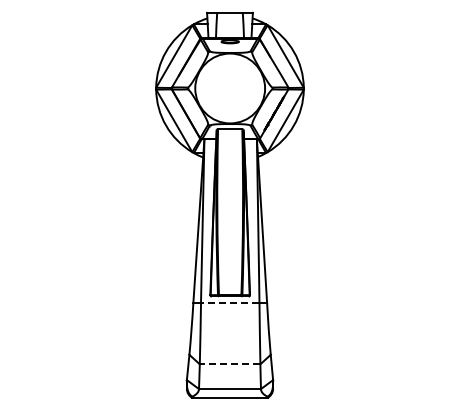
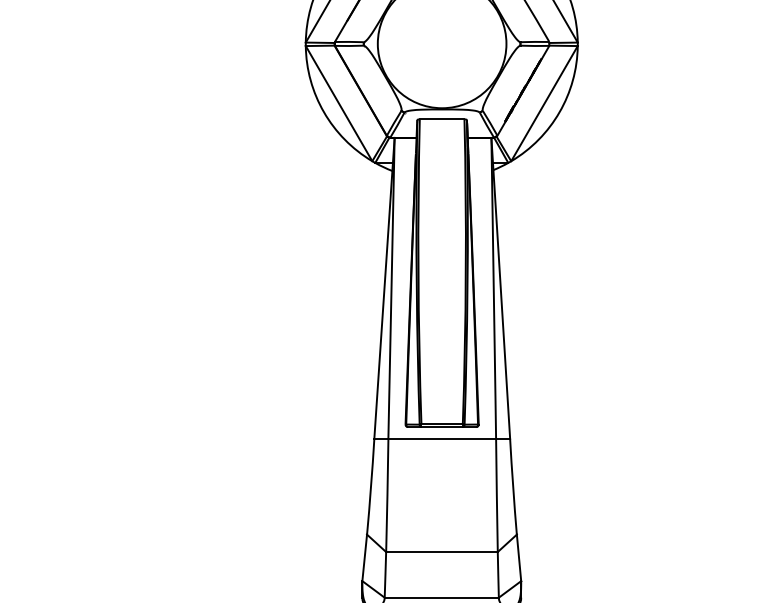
line: (229, 302) -> (440, 438), dashed -> solid
line: (229, 364) -> (440, 552), dashed -> solid

